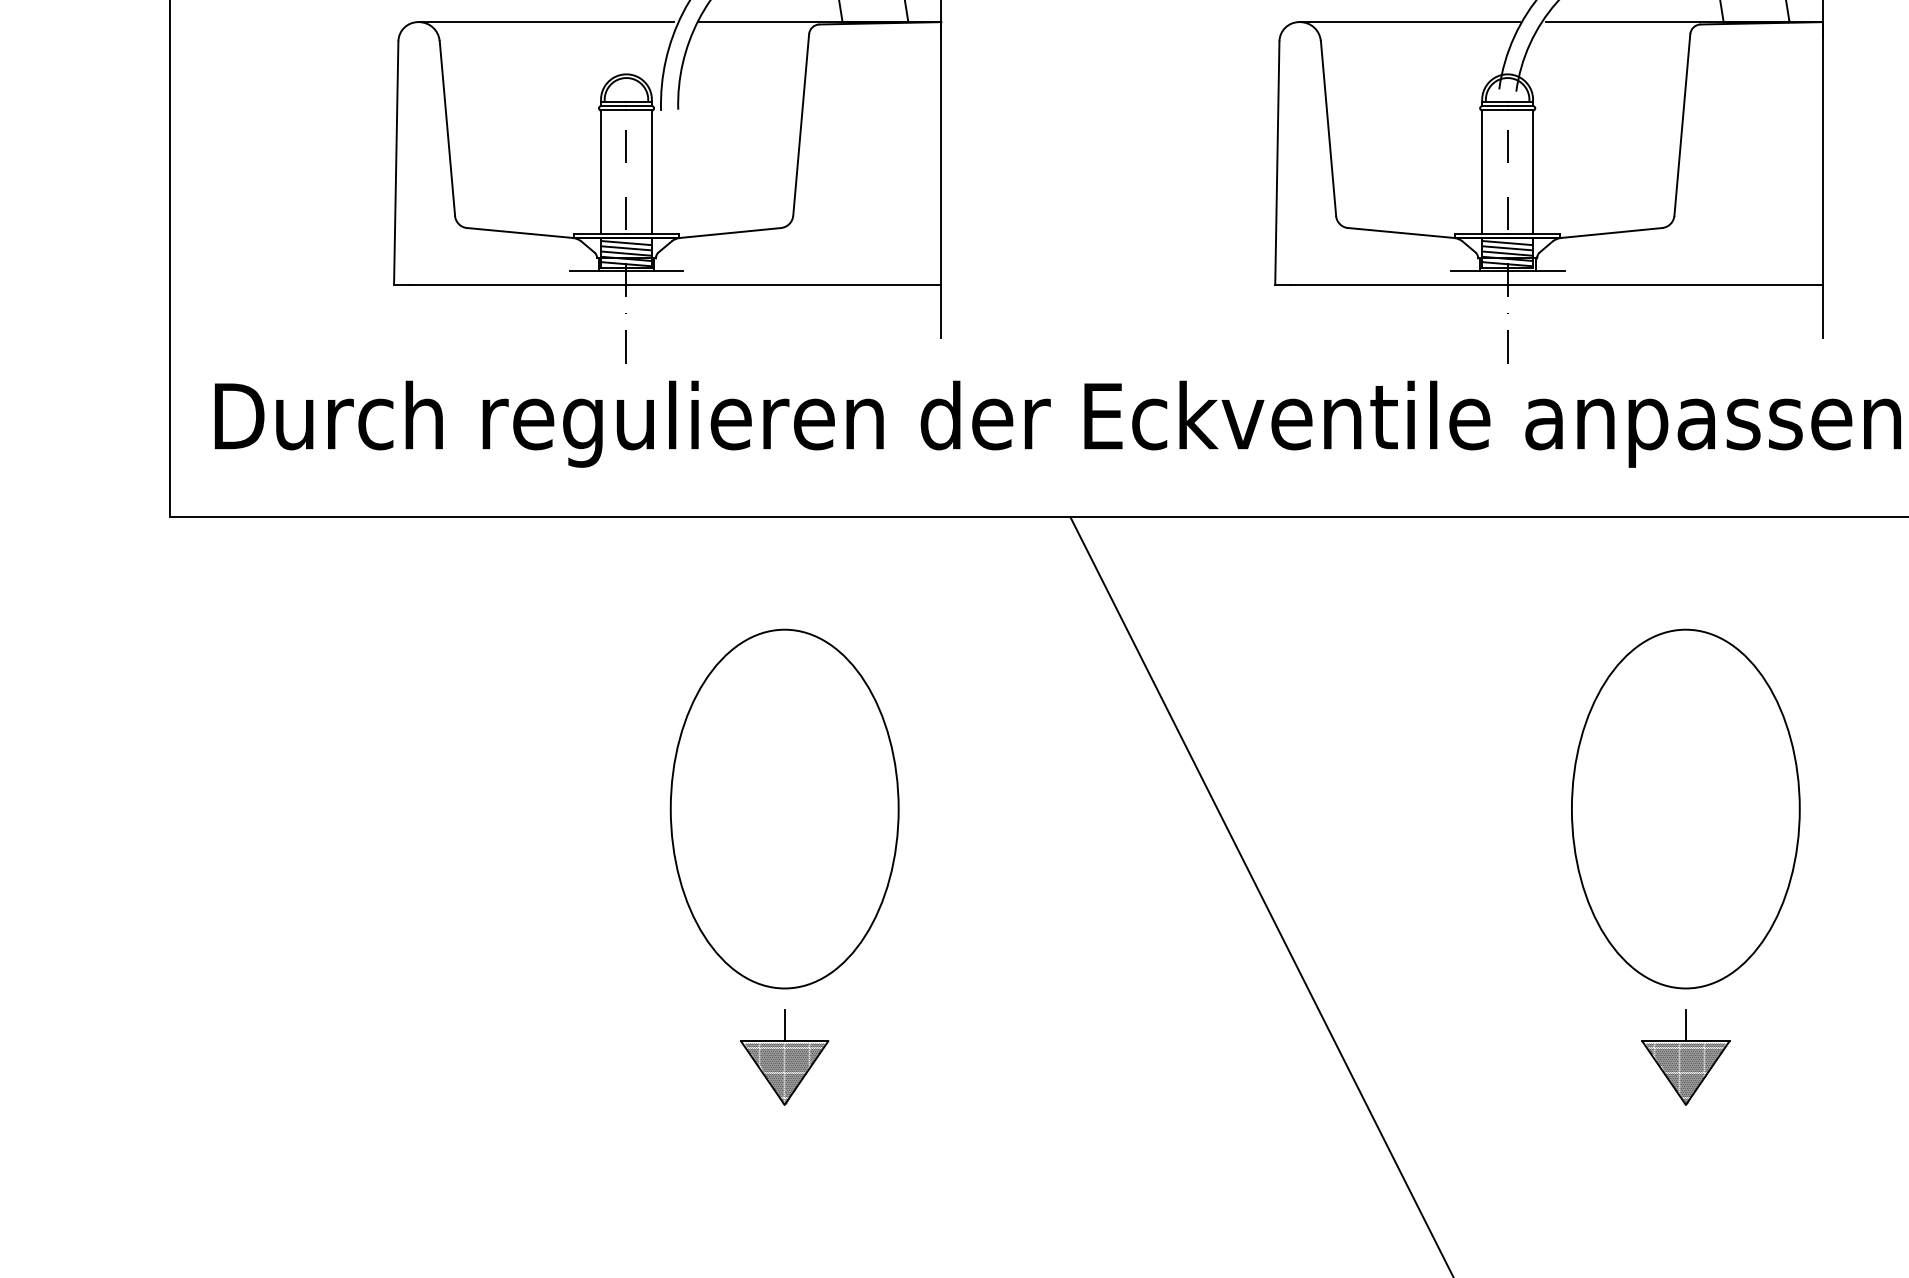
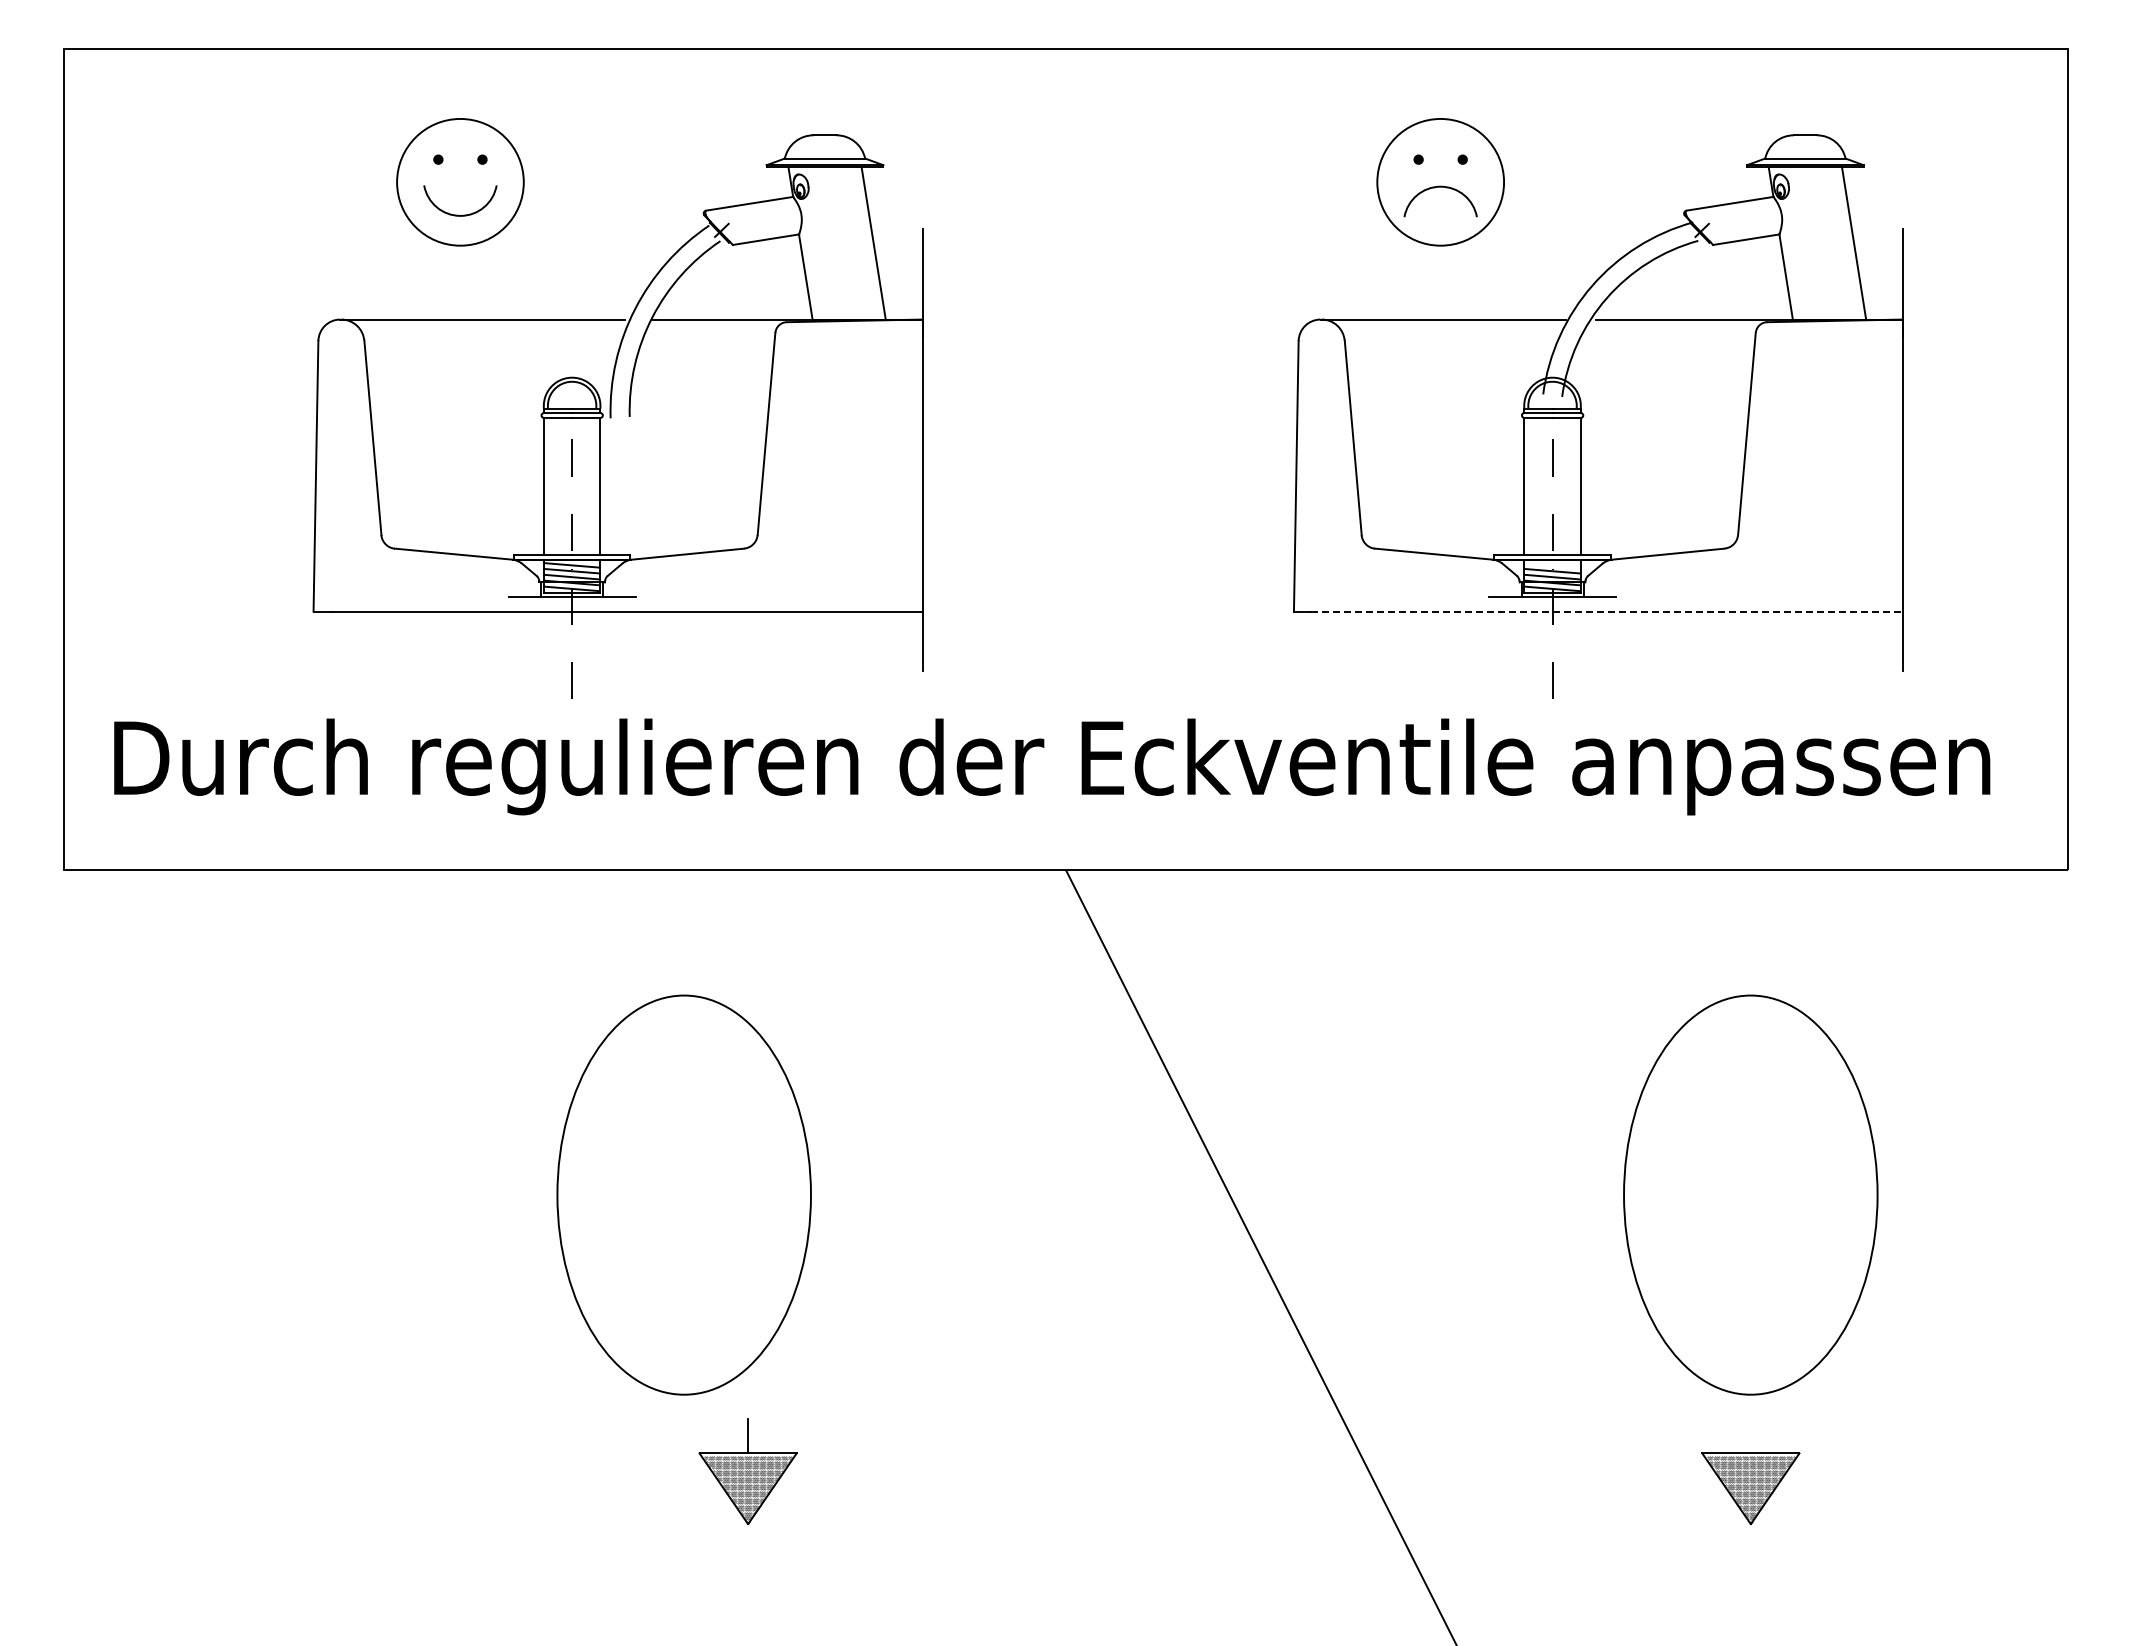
line: (1506, 243) -> (1551, 565), removed
line: (1557, 284) -> (1607, 611), solid -> dashed
part: (784, 808) -> (683, 1194), moved
line: (1685, 1025) -> (1750, 1435), removed

